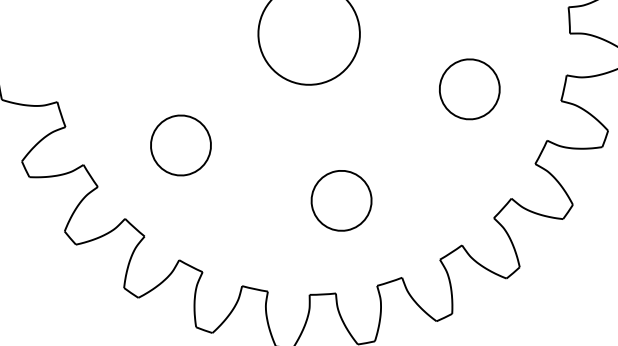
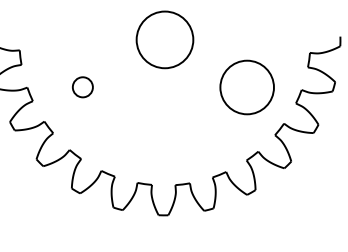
circle: (468, 88) -> (246, 86), size x1.6
circle: (180, 145) -> (82, 87), size x0.6
circle: (340, 200) -> (164, 134), removed

